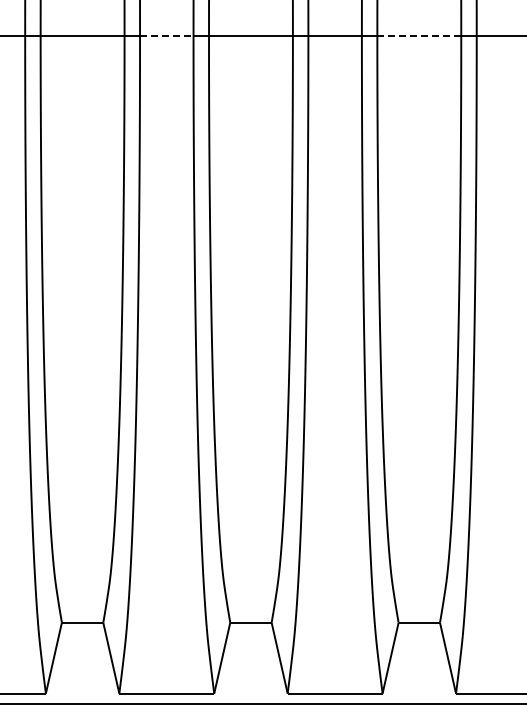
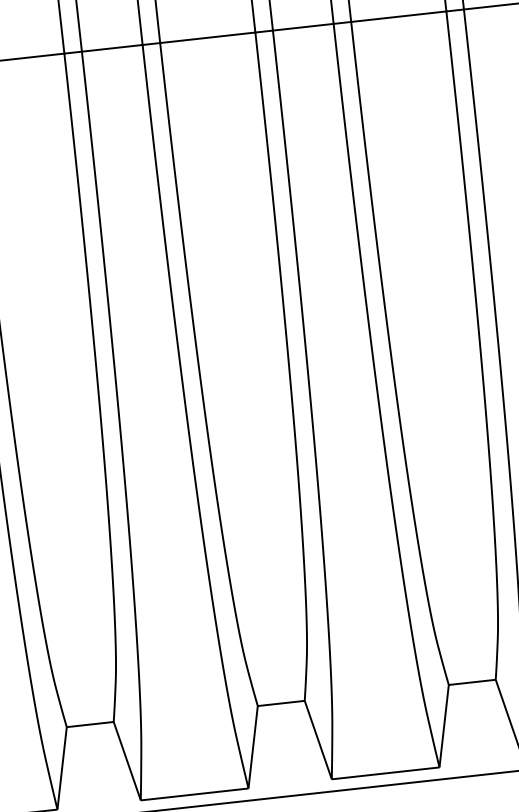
line: (166, 35) -> (111, 47), dashed -> solid
line: (419, 35) -> (398, 16), dashed -> solid

